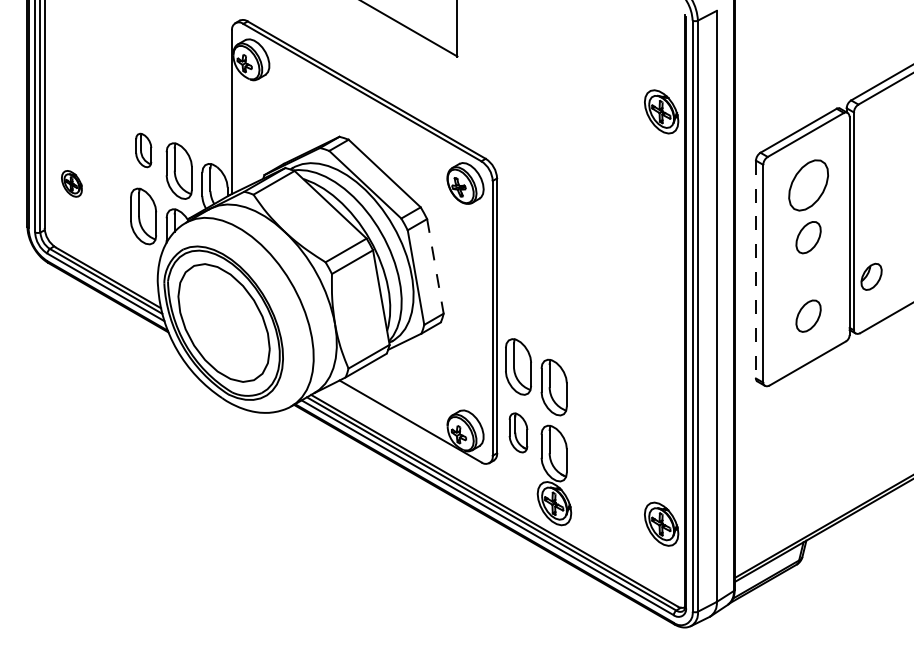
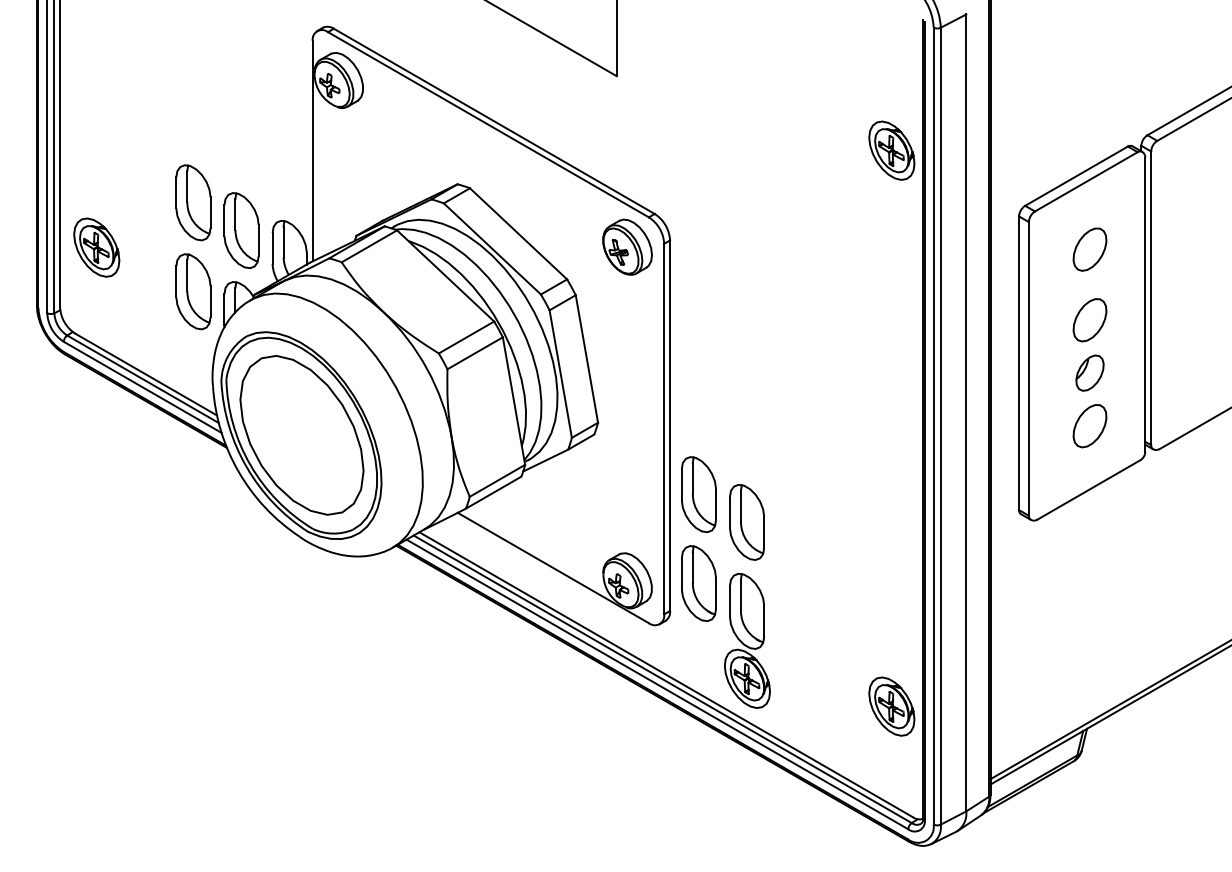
part: (143, 150) -> (193, 202), size x1.67
part: (71, 183) -> (96, 247), size x1.67
part: (808, 184) -> (1089, 248), size x0.62
line: (435, 266) -> (587, 359), dashed -> solid
line: (755, 269) -> (1018, 363), dashed -> solid
part: (871, 276) -> (1089, 372), moved
part: (518, 432) -> (698, 582), size x1.43

